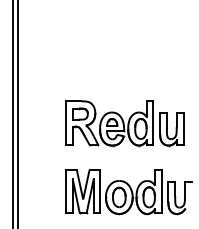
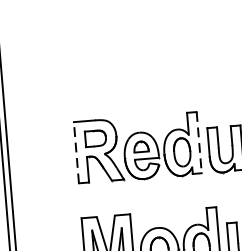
line: (66, 123) -> (77, 153), solid -> dashed
line: (153, 123) -> (199, 143), solid -> dashed

